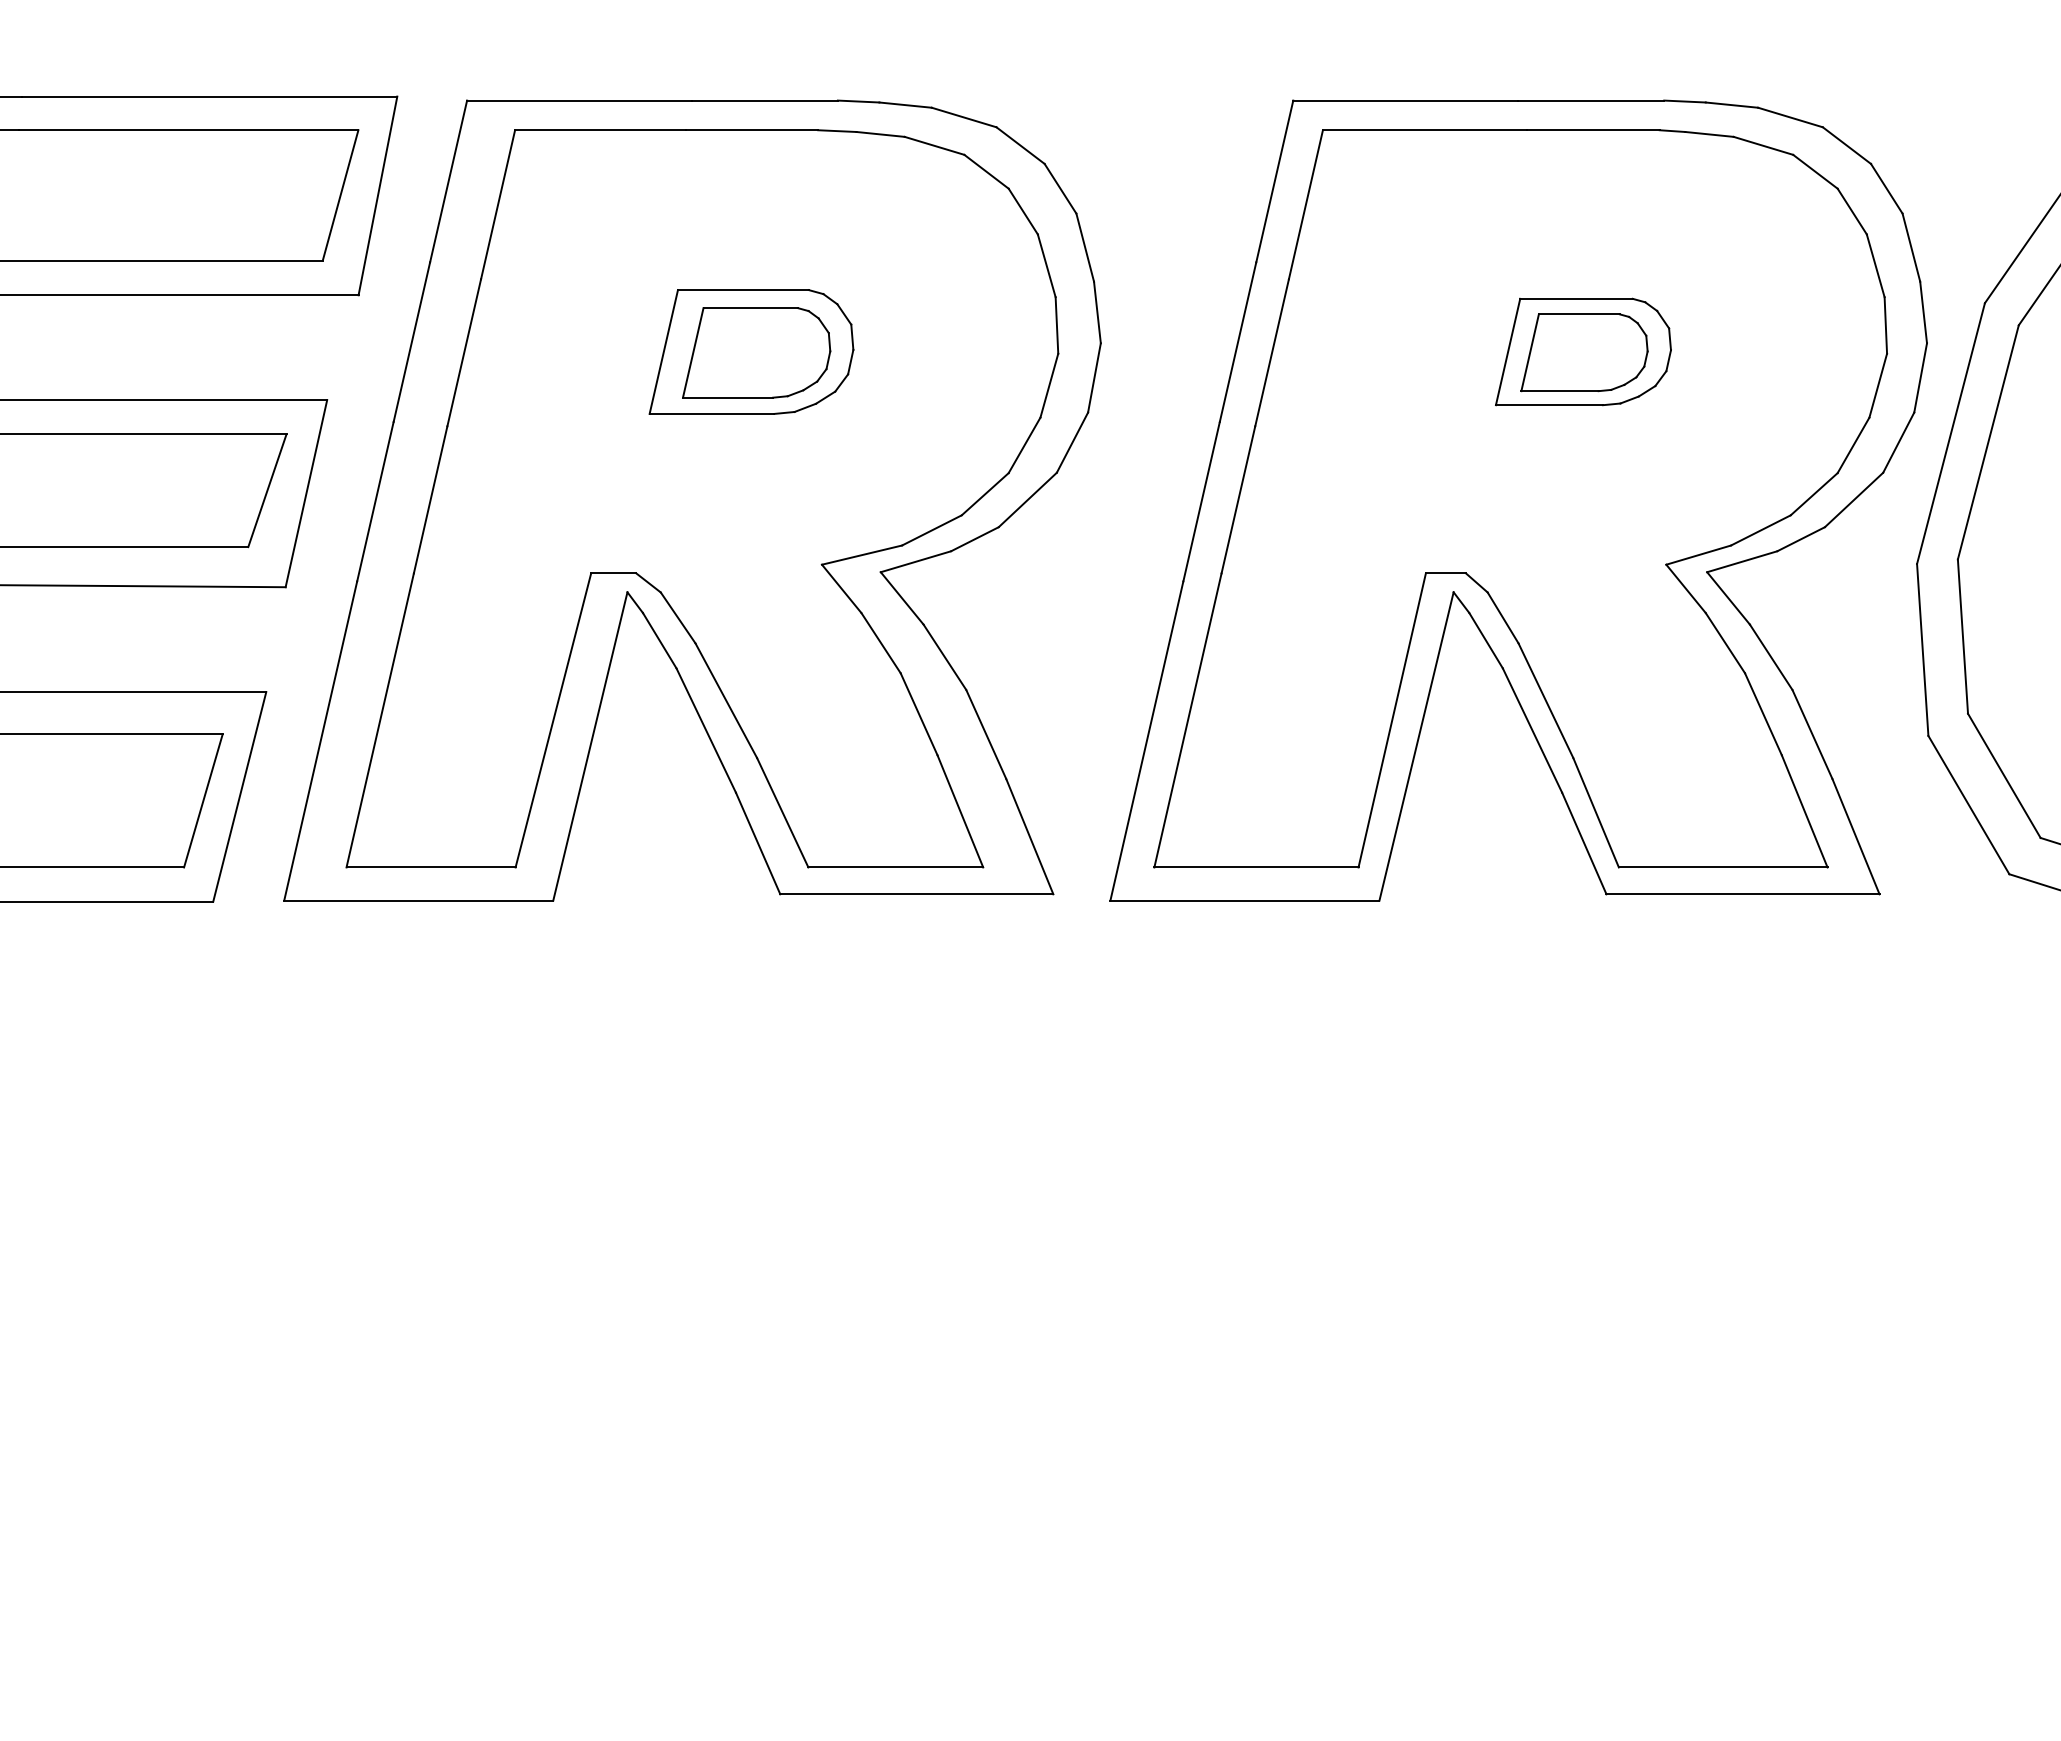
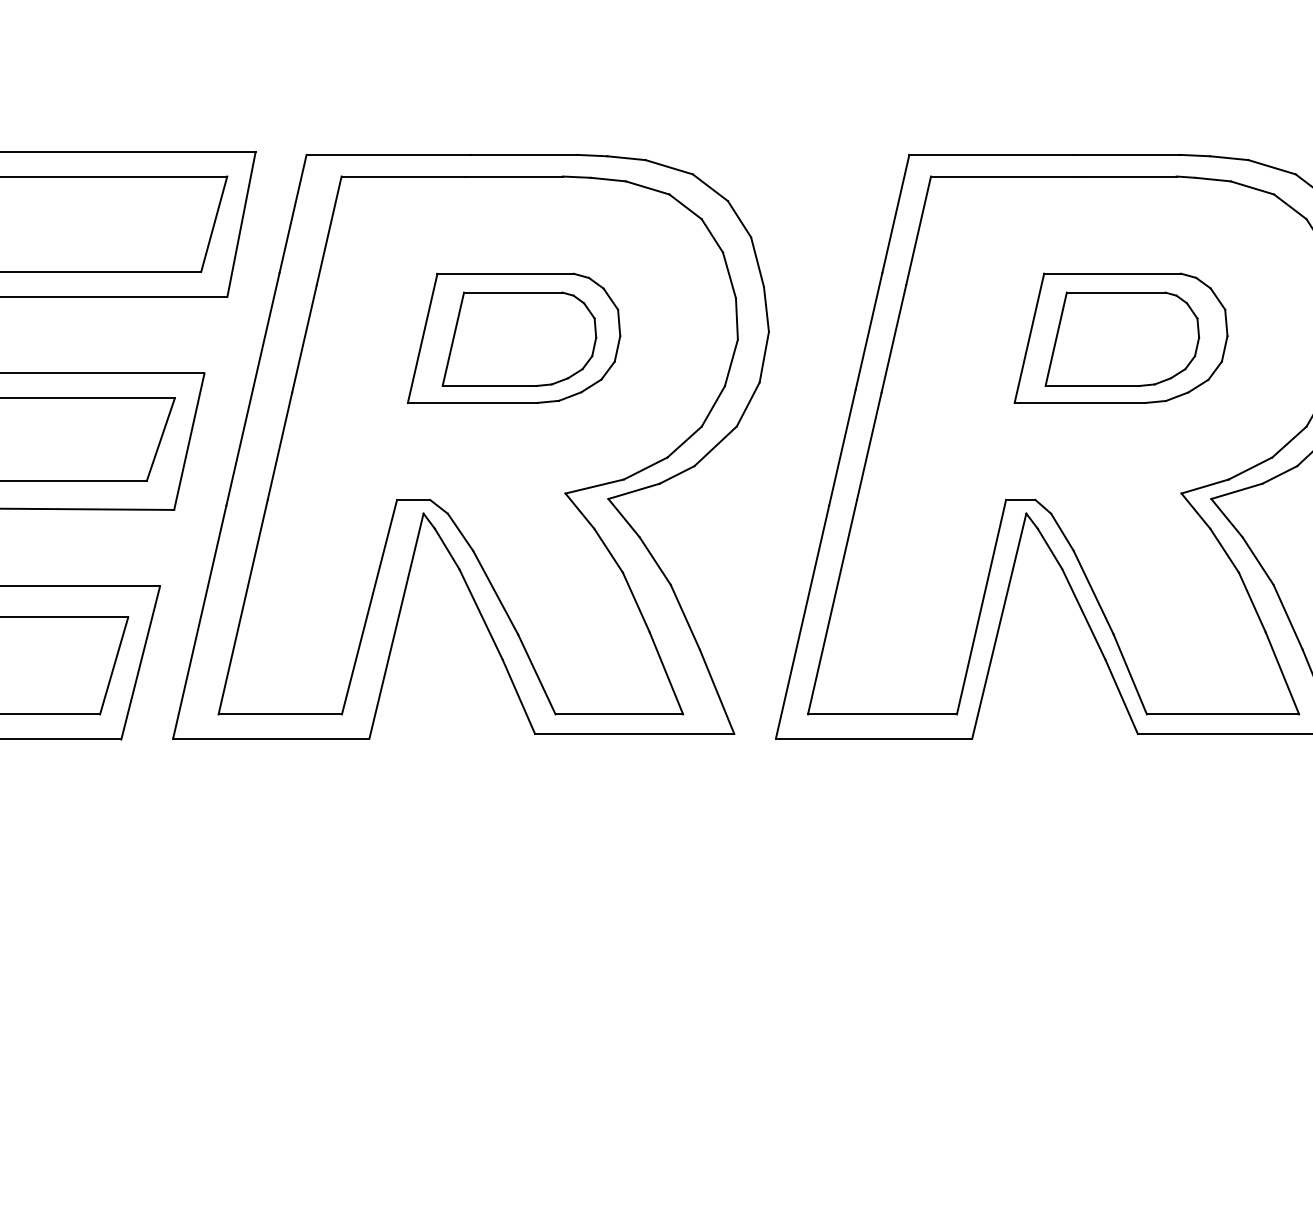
part: (751, 351) -> (514, 337), size x1.43
part: (1583, 351) -> (1121, 337), size x1.67

